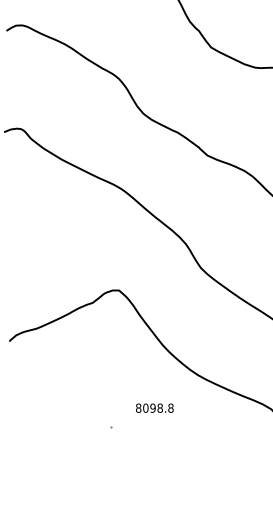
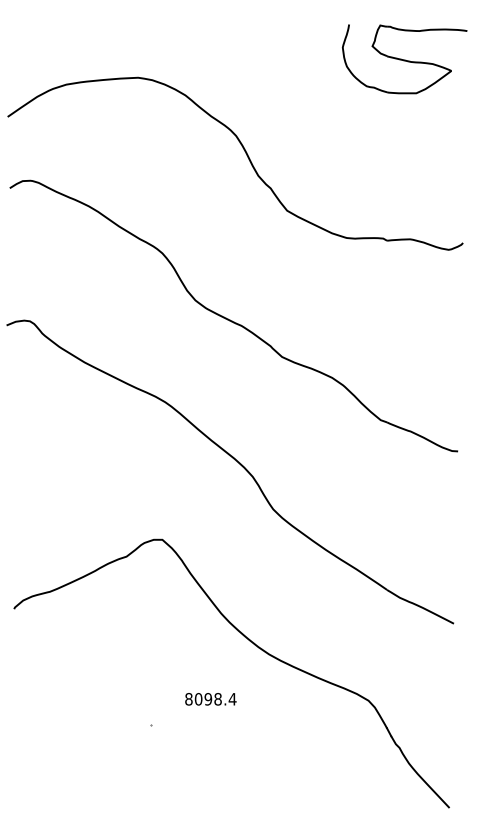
text: (170, 408) -> (232, 699), 8098.8 -> 8098.4

